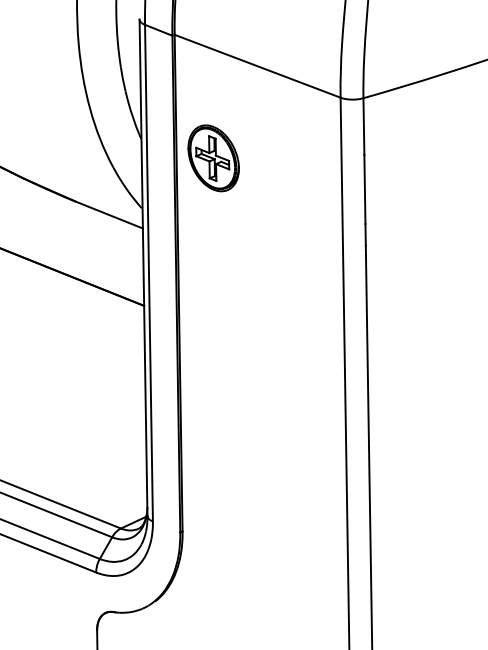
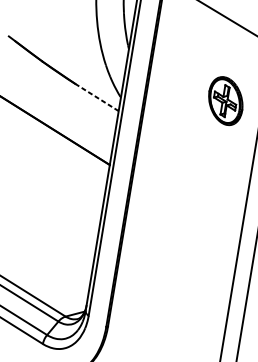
part: (213, 158) -> (225, 101), moved
line: (108, 214) -> (96, 97), solid -> dashed

